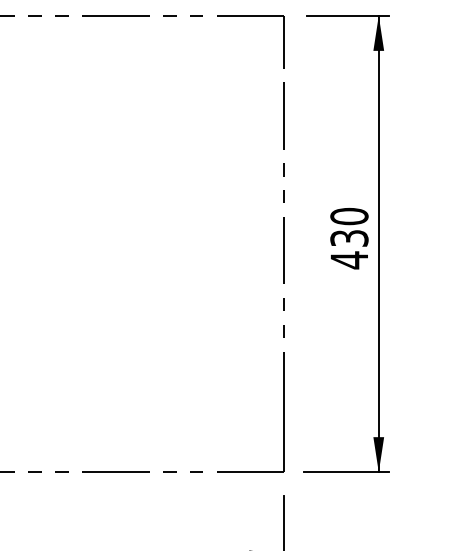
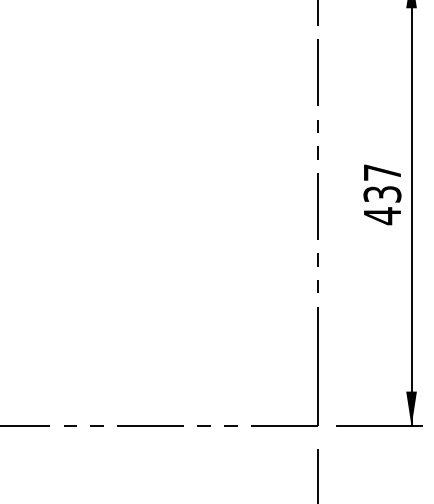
text: (349, 216) -> (382, 172), 430 -> 437

